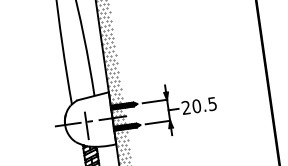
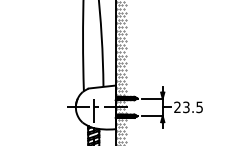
text: (196, 106) -> (186, 107), 20.5 -> 23.5

